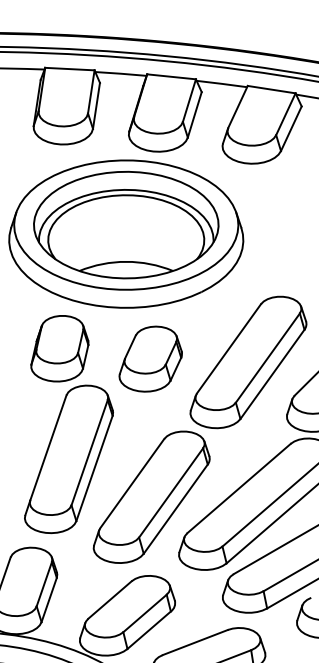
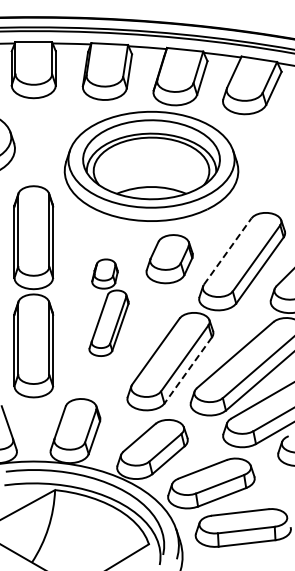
line: (228, 348) -> (227, 251), solid -> dashed
part: (68, 424) -> (108, 307), size x0.6
line: (176, 509) -> (188, 370), solid -> dashed

